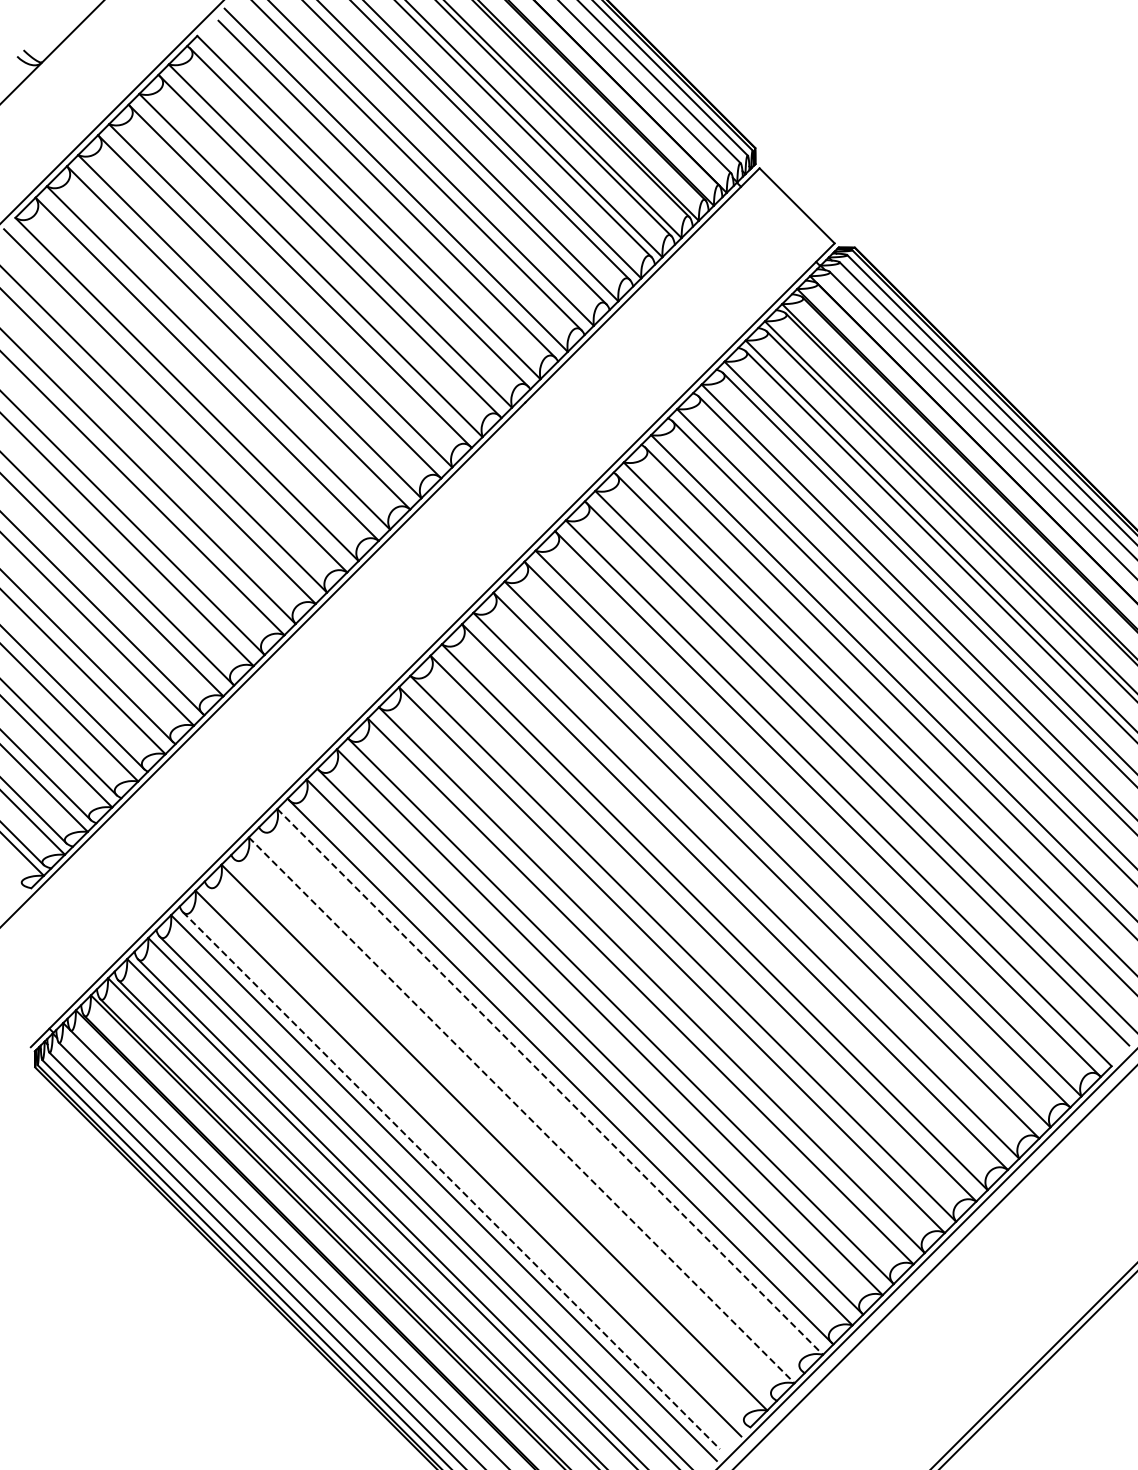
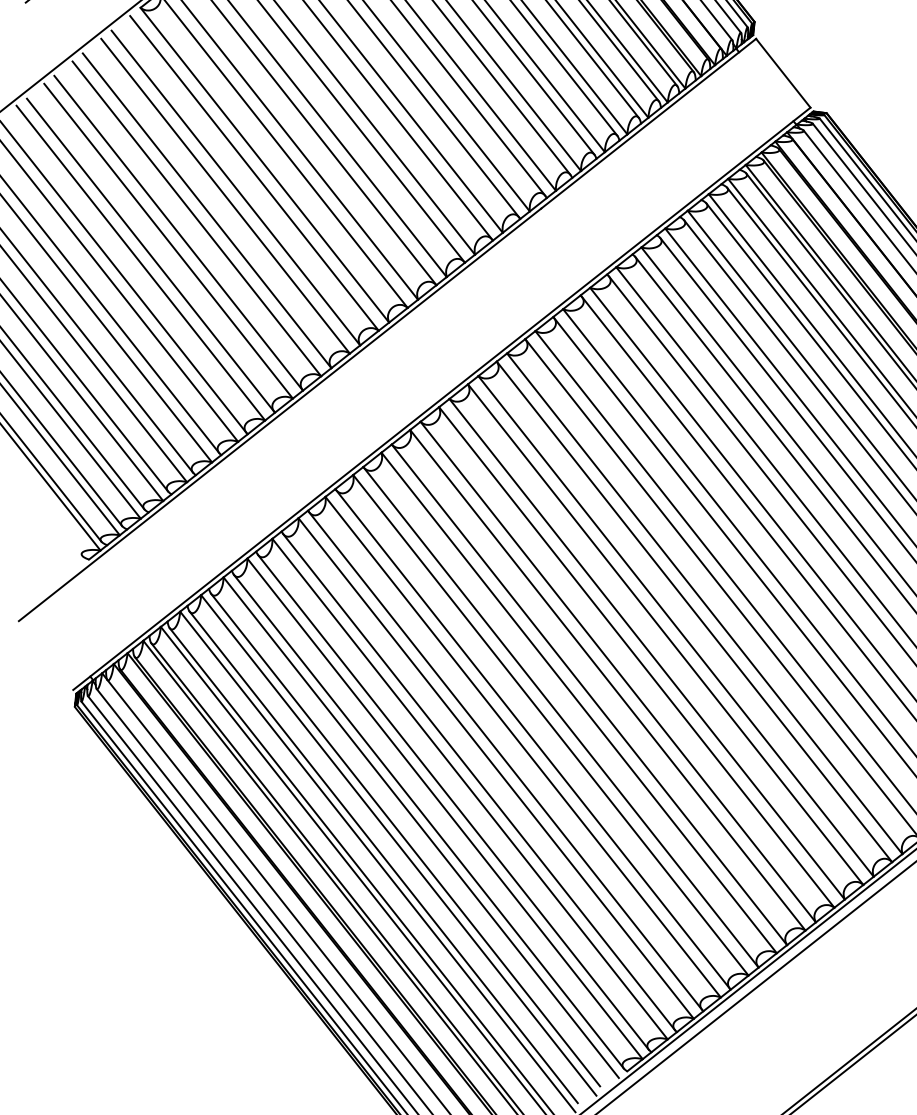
line: (550, 1081) -> (496, 768), dashed -> solid
line: (531, 1100) -> (479, 781), added
line: (521, 1110) -> (469, 789), dashed -> solid
line: (503, 1128) -> (453, 802), added
line: (476, 1155) -> (428, 821), added
line: (451, 1180) -> (405, 839), dashed -> solid

